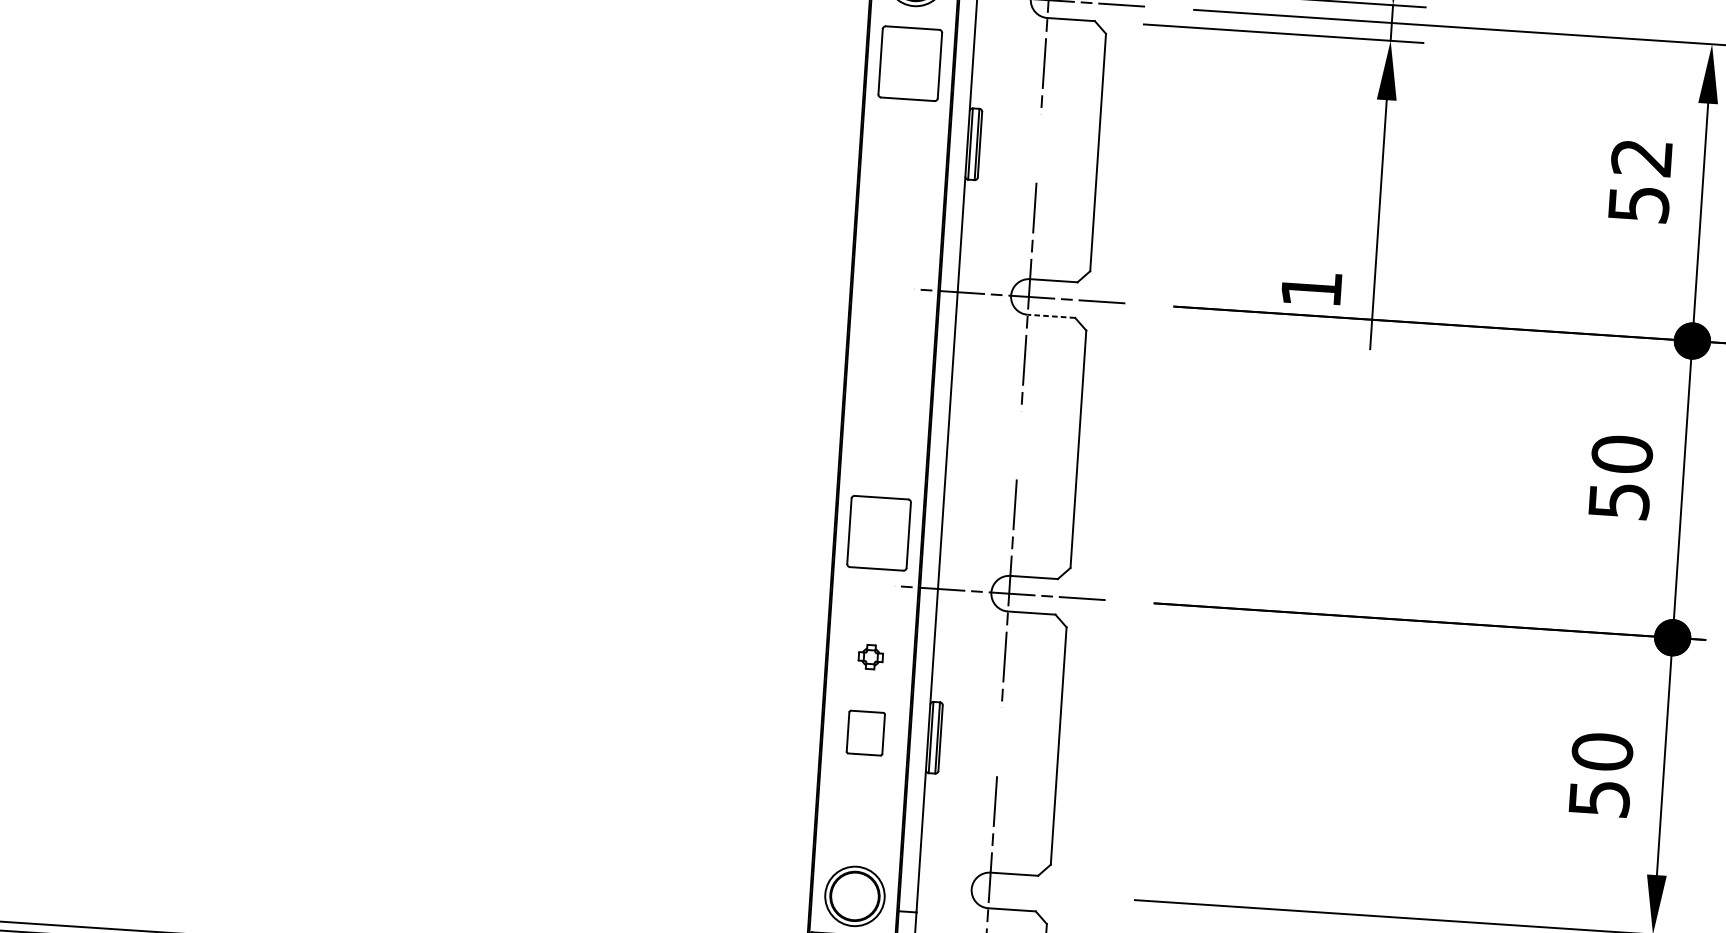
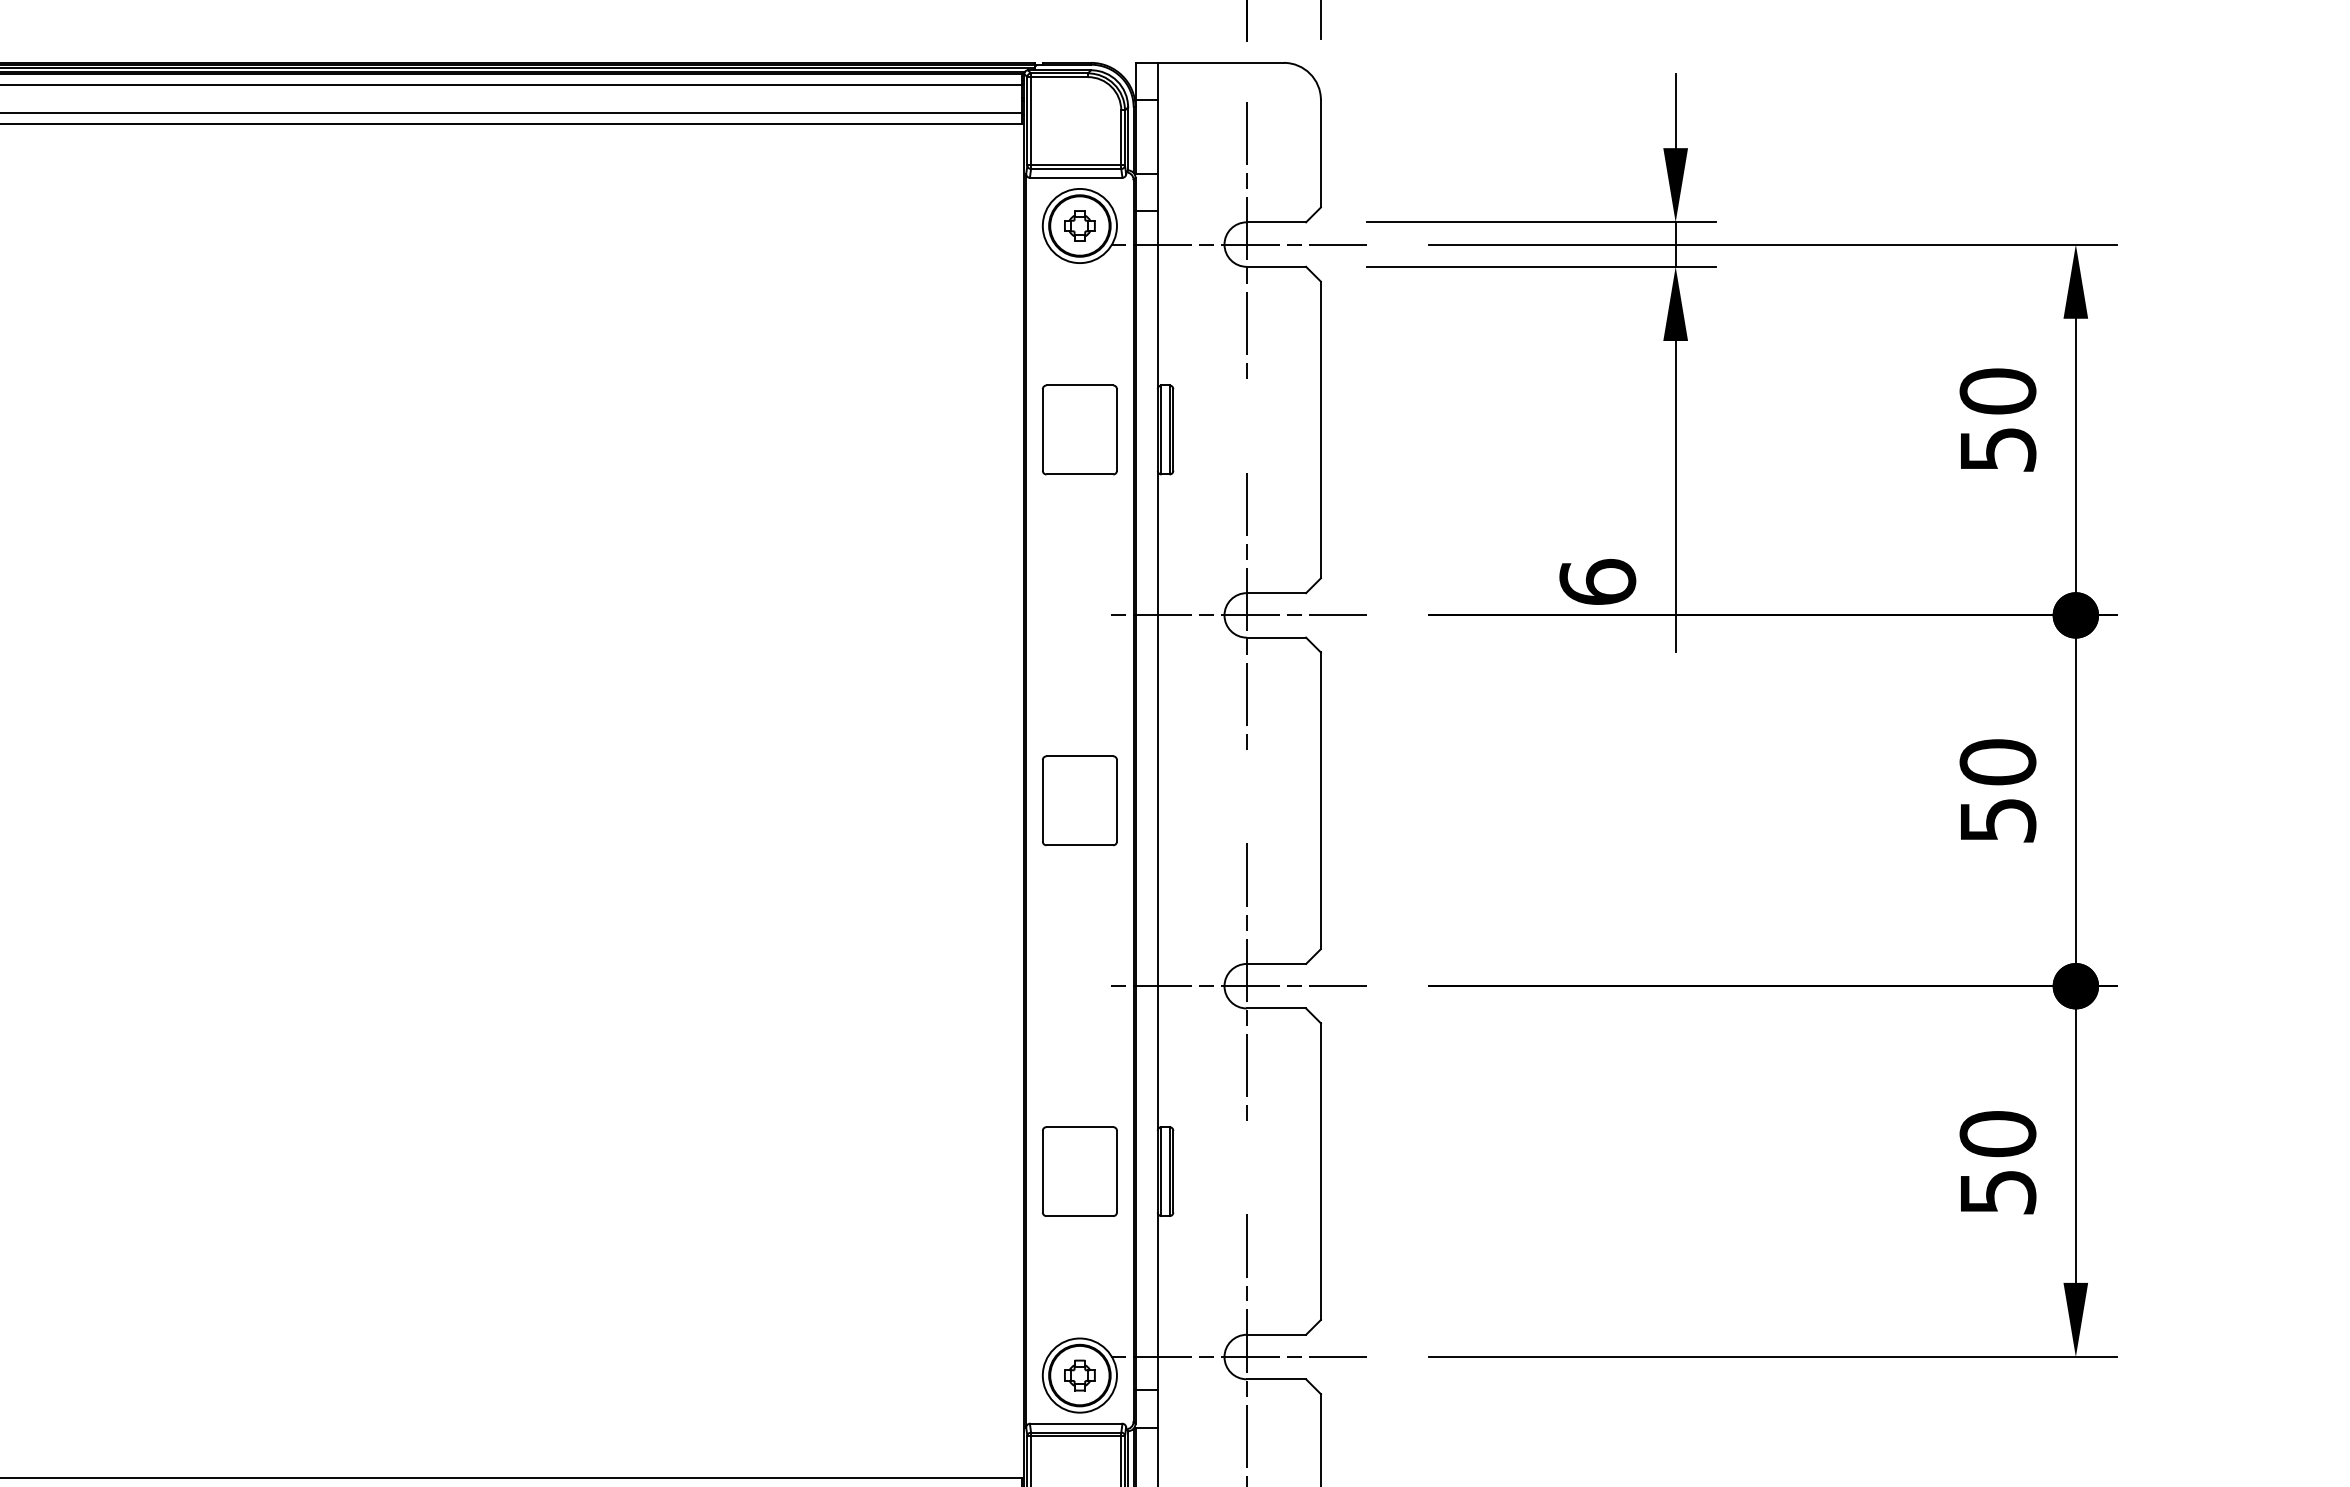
part: (909, 63) -> (1079, 429), moved
text: (1641, 157) -> (1997, 391), 52 -> 50
text: (1311, 288) -> (1597, 581), 1 -> 6
line: (1051, 316) -> (1276, 637), dashed -> solid
part: (878, 533) -> (1079, 800), moved
part: (870, 657) -> (1079, 1375), moved
part: (865, 733) -> (1079, 1171), size x1.67
line: (980, 890) -> (1235, 1357), added

